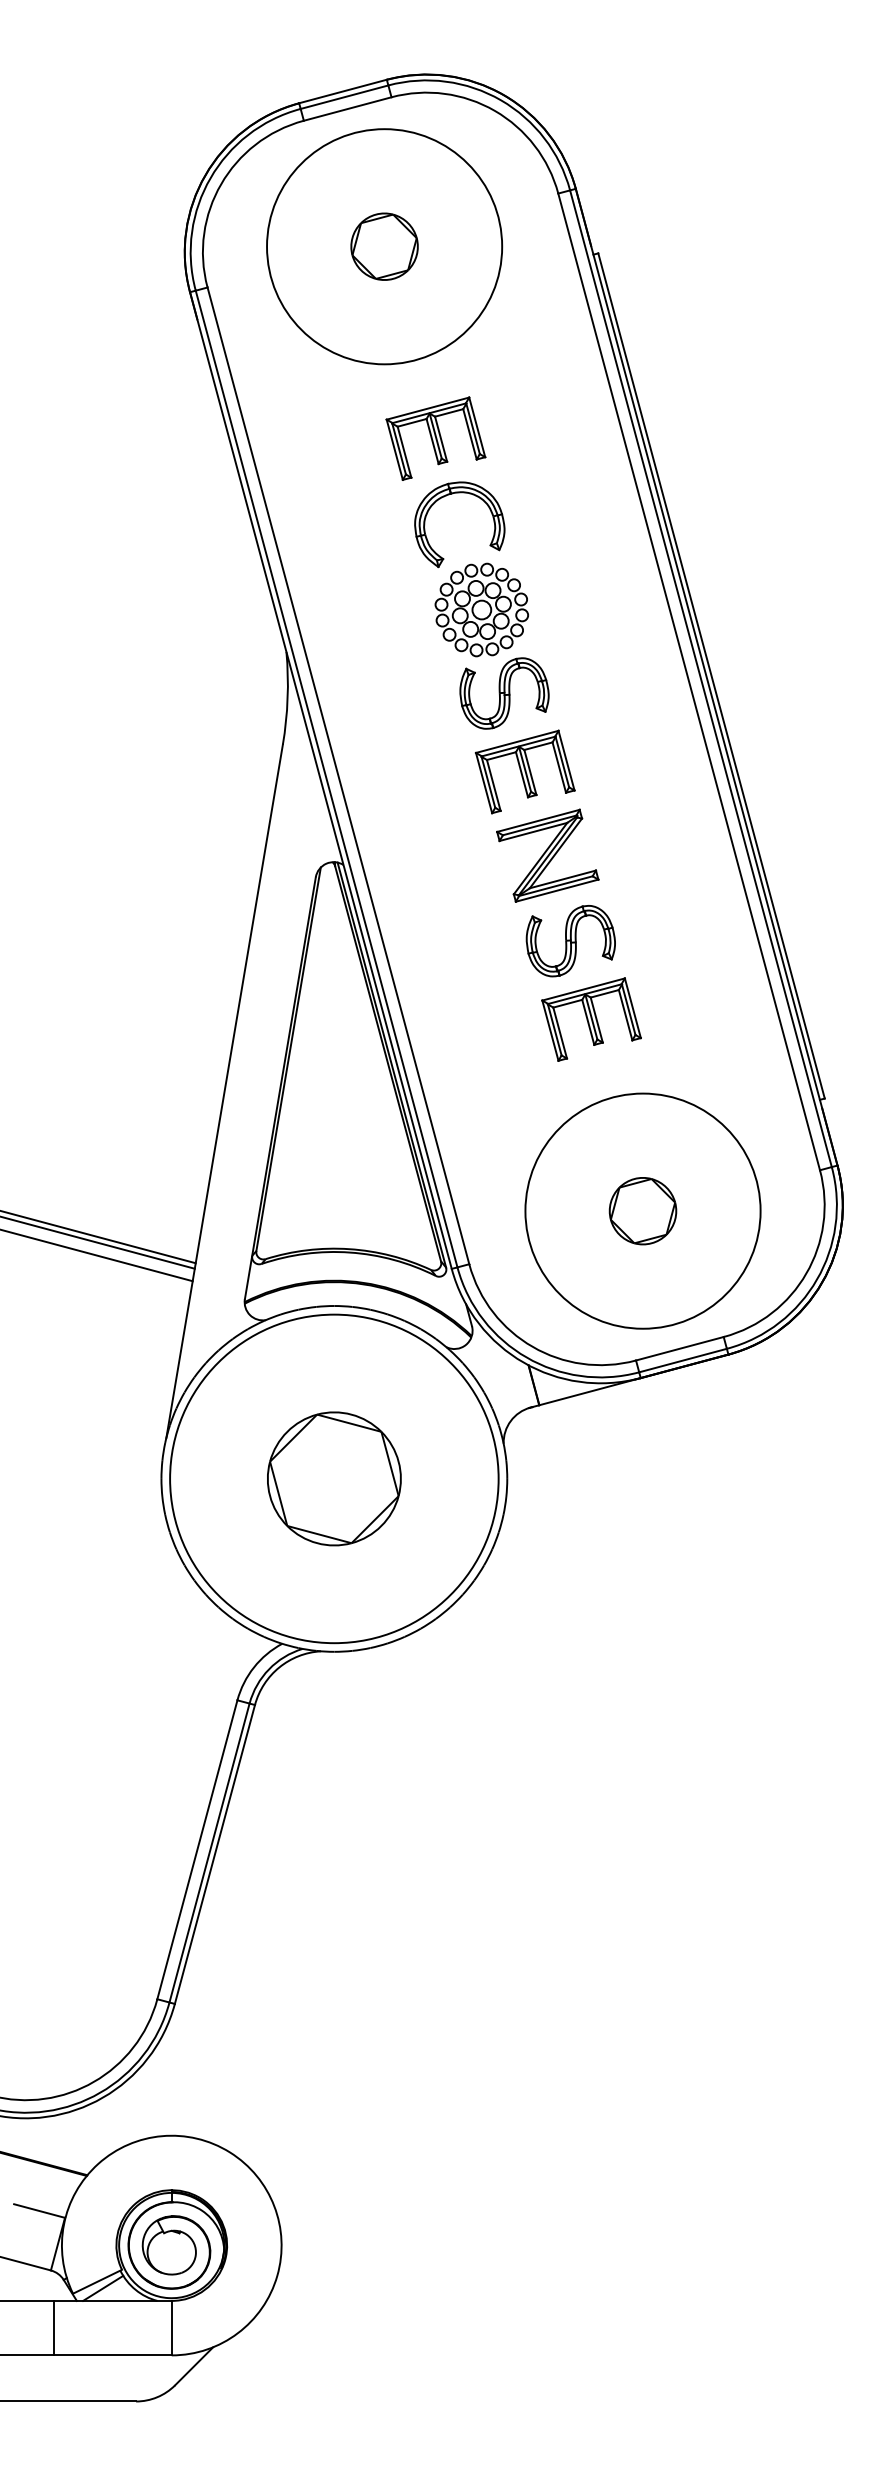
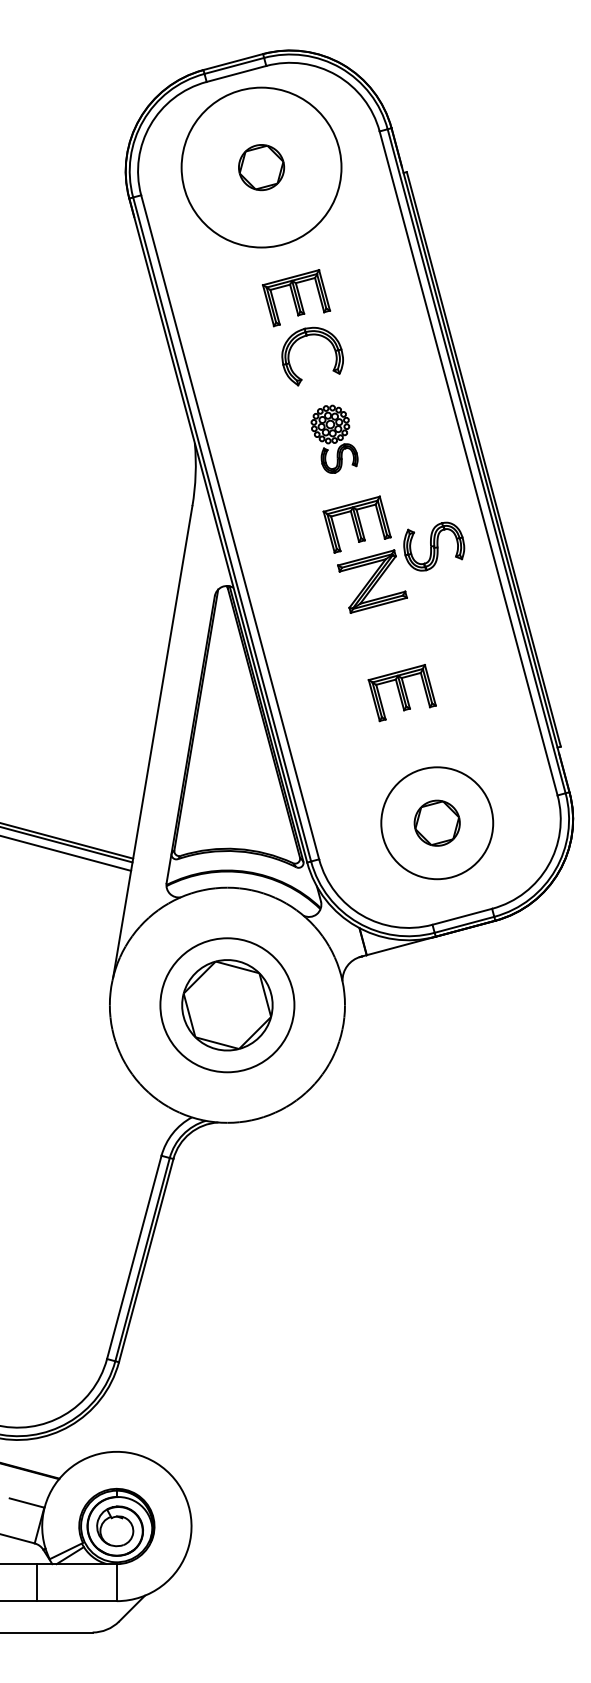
part: (491, 646) -> (334, 439), size x0.6
part: (571, 940) -> (434, 546), moved
circle: (643, 1211) -> (437, 823), size x0.7
circle: (334, 1477) -> (227, 1004), size x0.6

